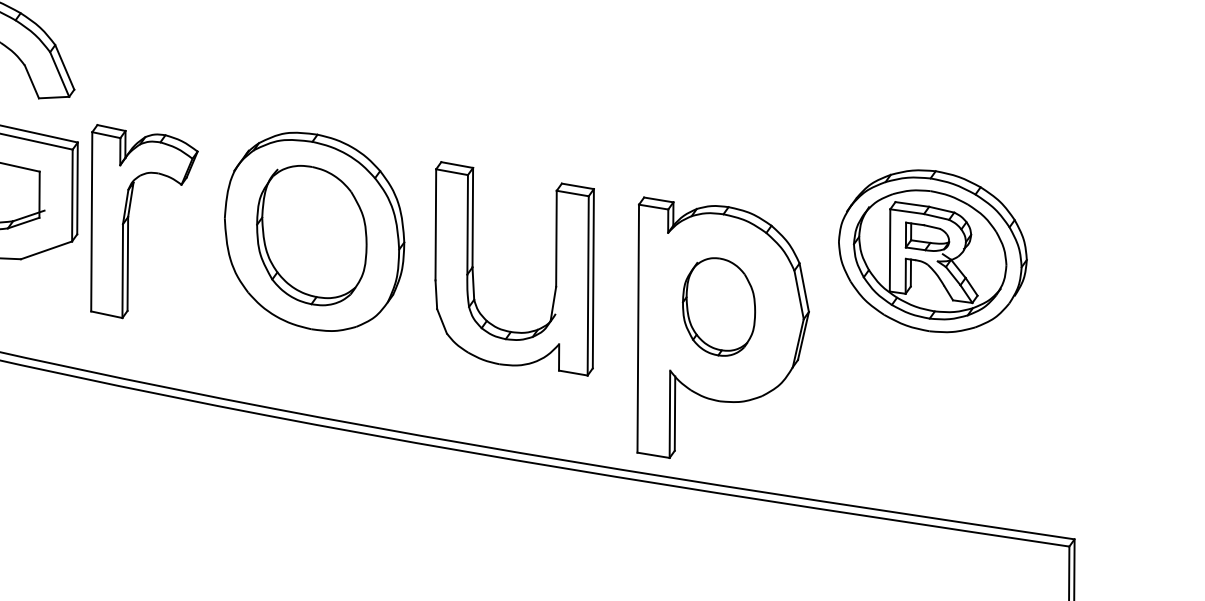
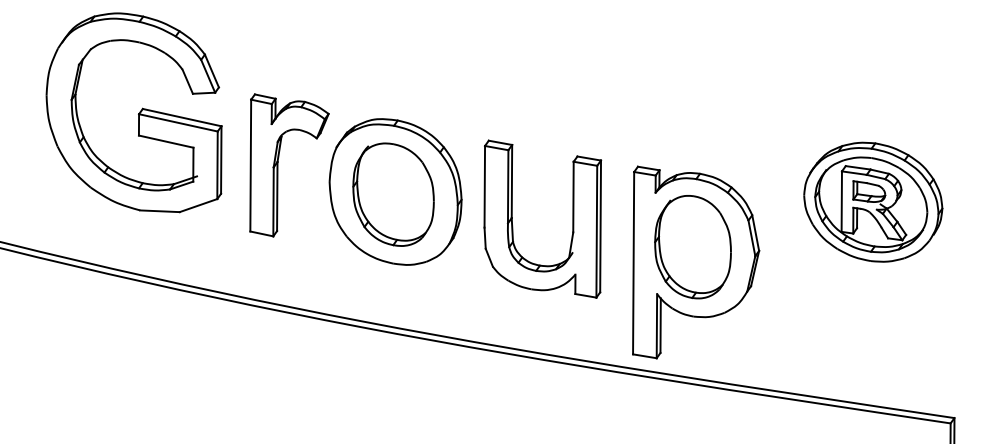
part: (129, 221) -> (278, 165), moved
part: (933, 250) -> (873, 201), moved
part: (718, 307) -> (692, 247), size x1.43

